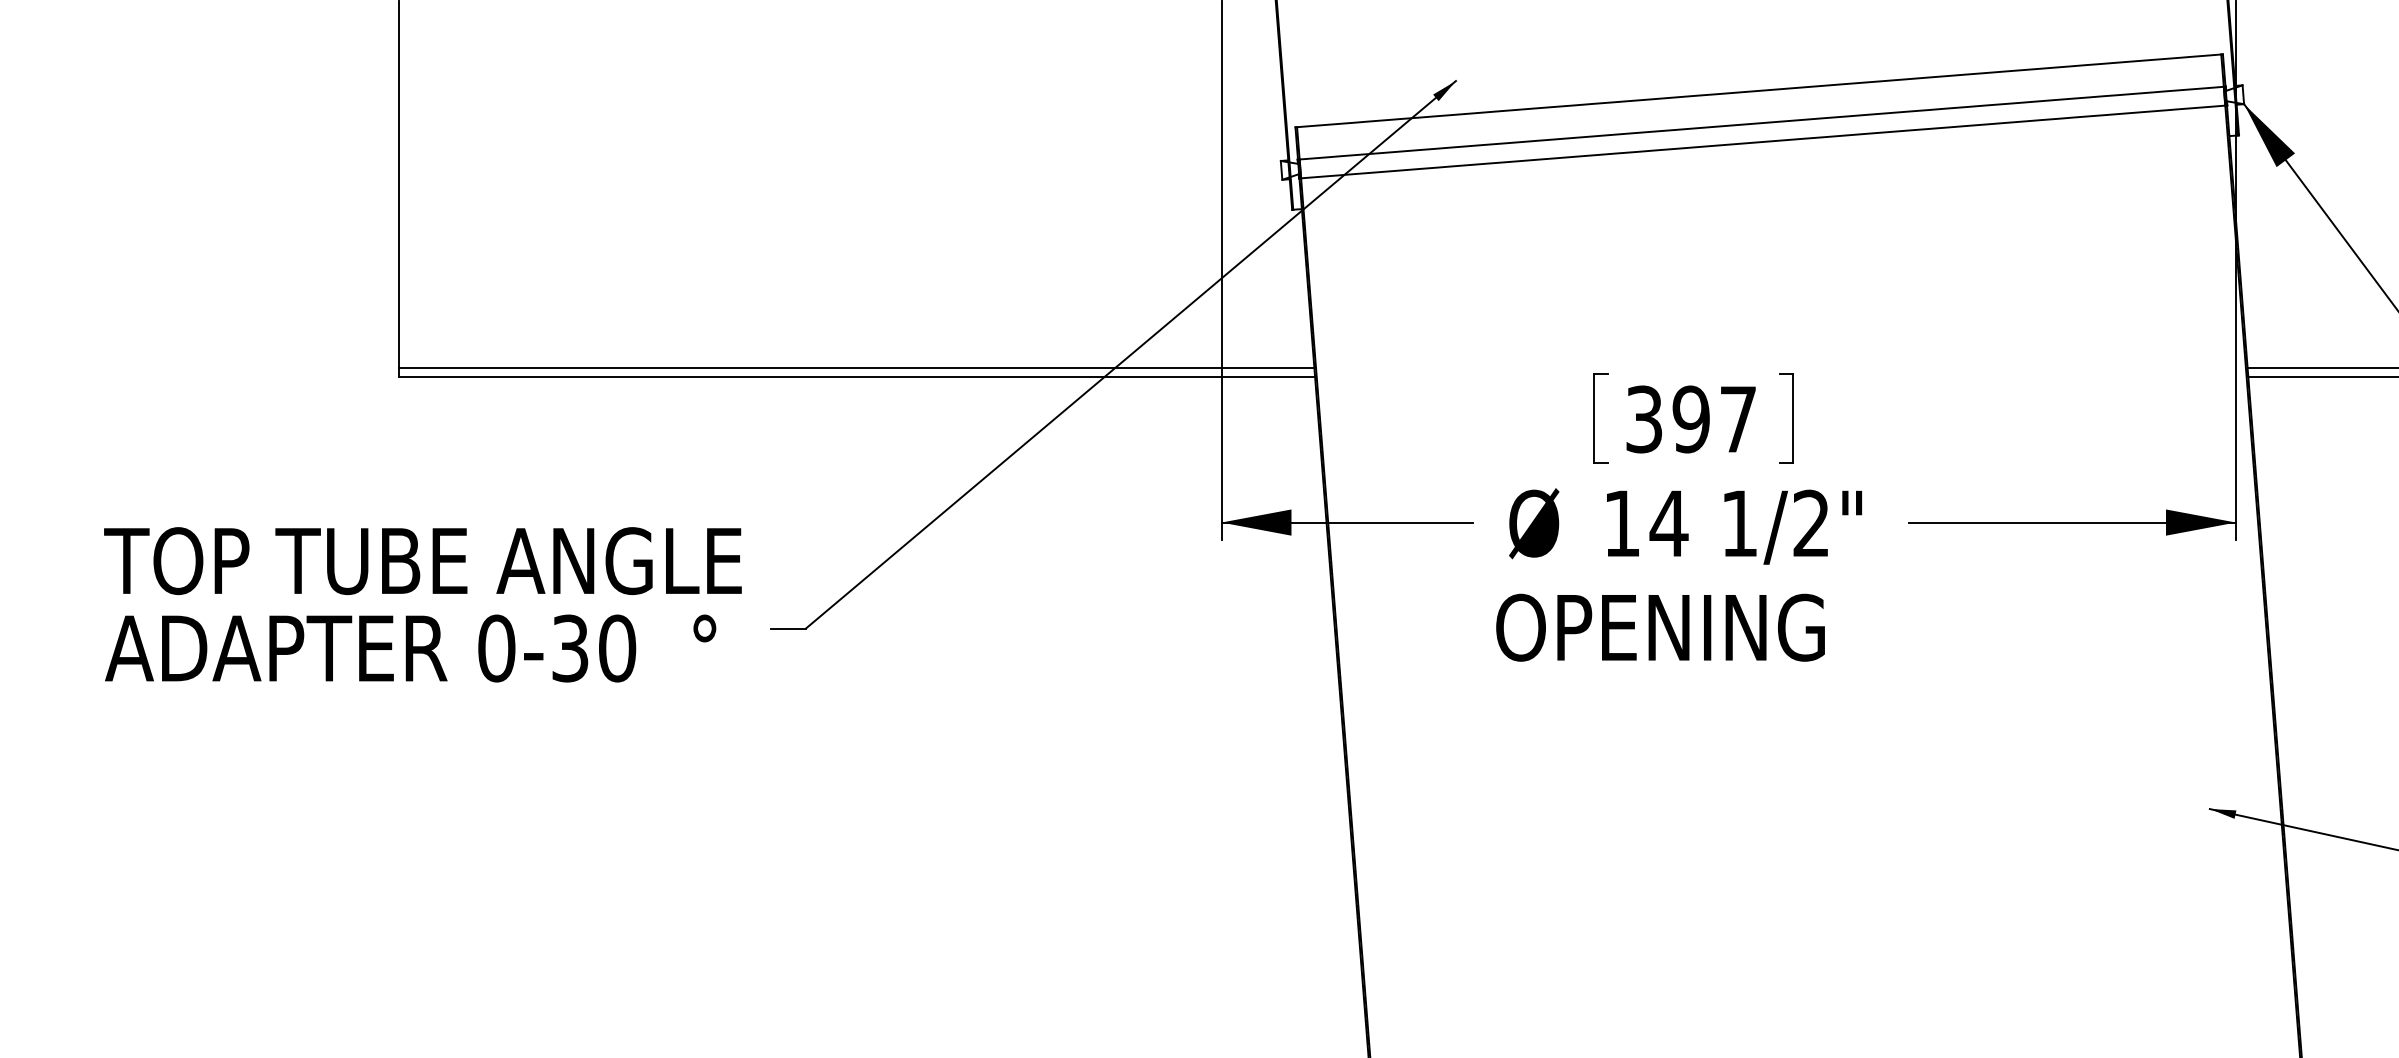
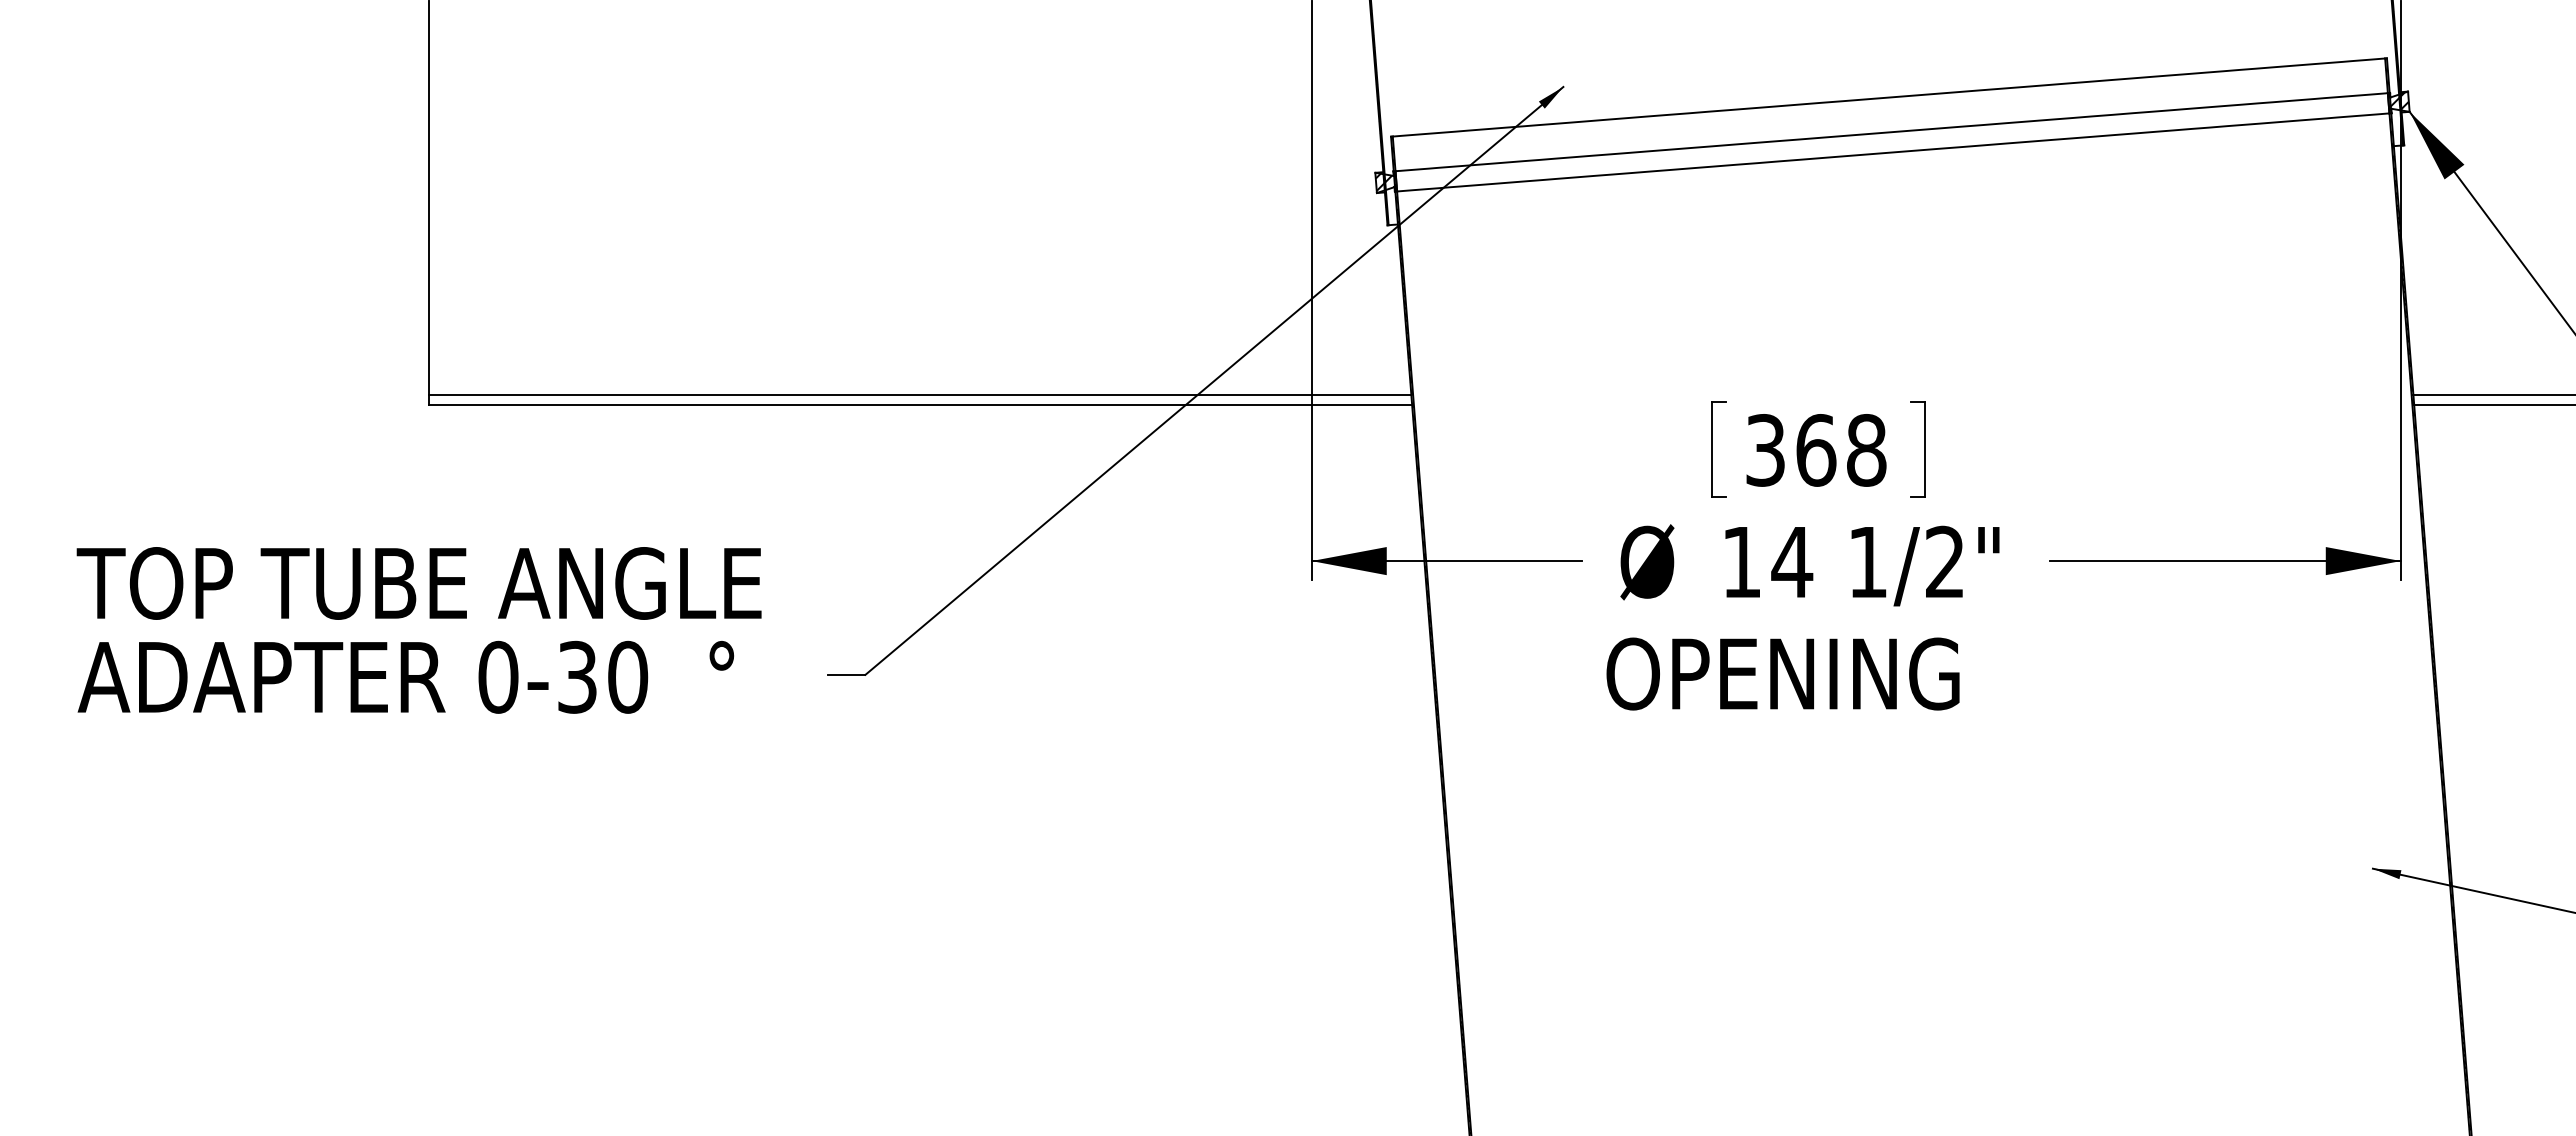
hatch: (2233, 94) -> (2398, 101), added
hatch: (1290, 169) -> (1385, 181), added
text: (1714, 419) -> (1841, 450), 397 -> 368
text: (422, 604) -> (418, 630), moved

